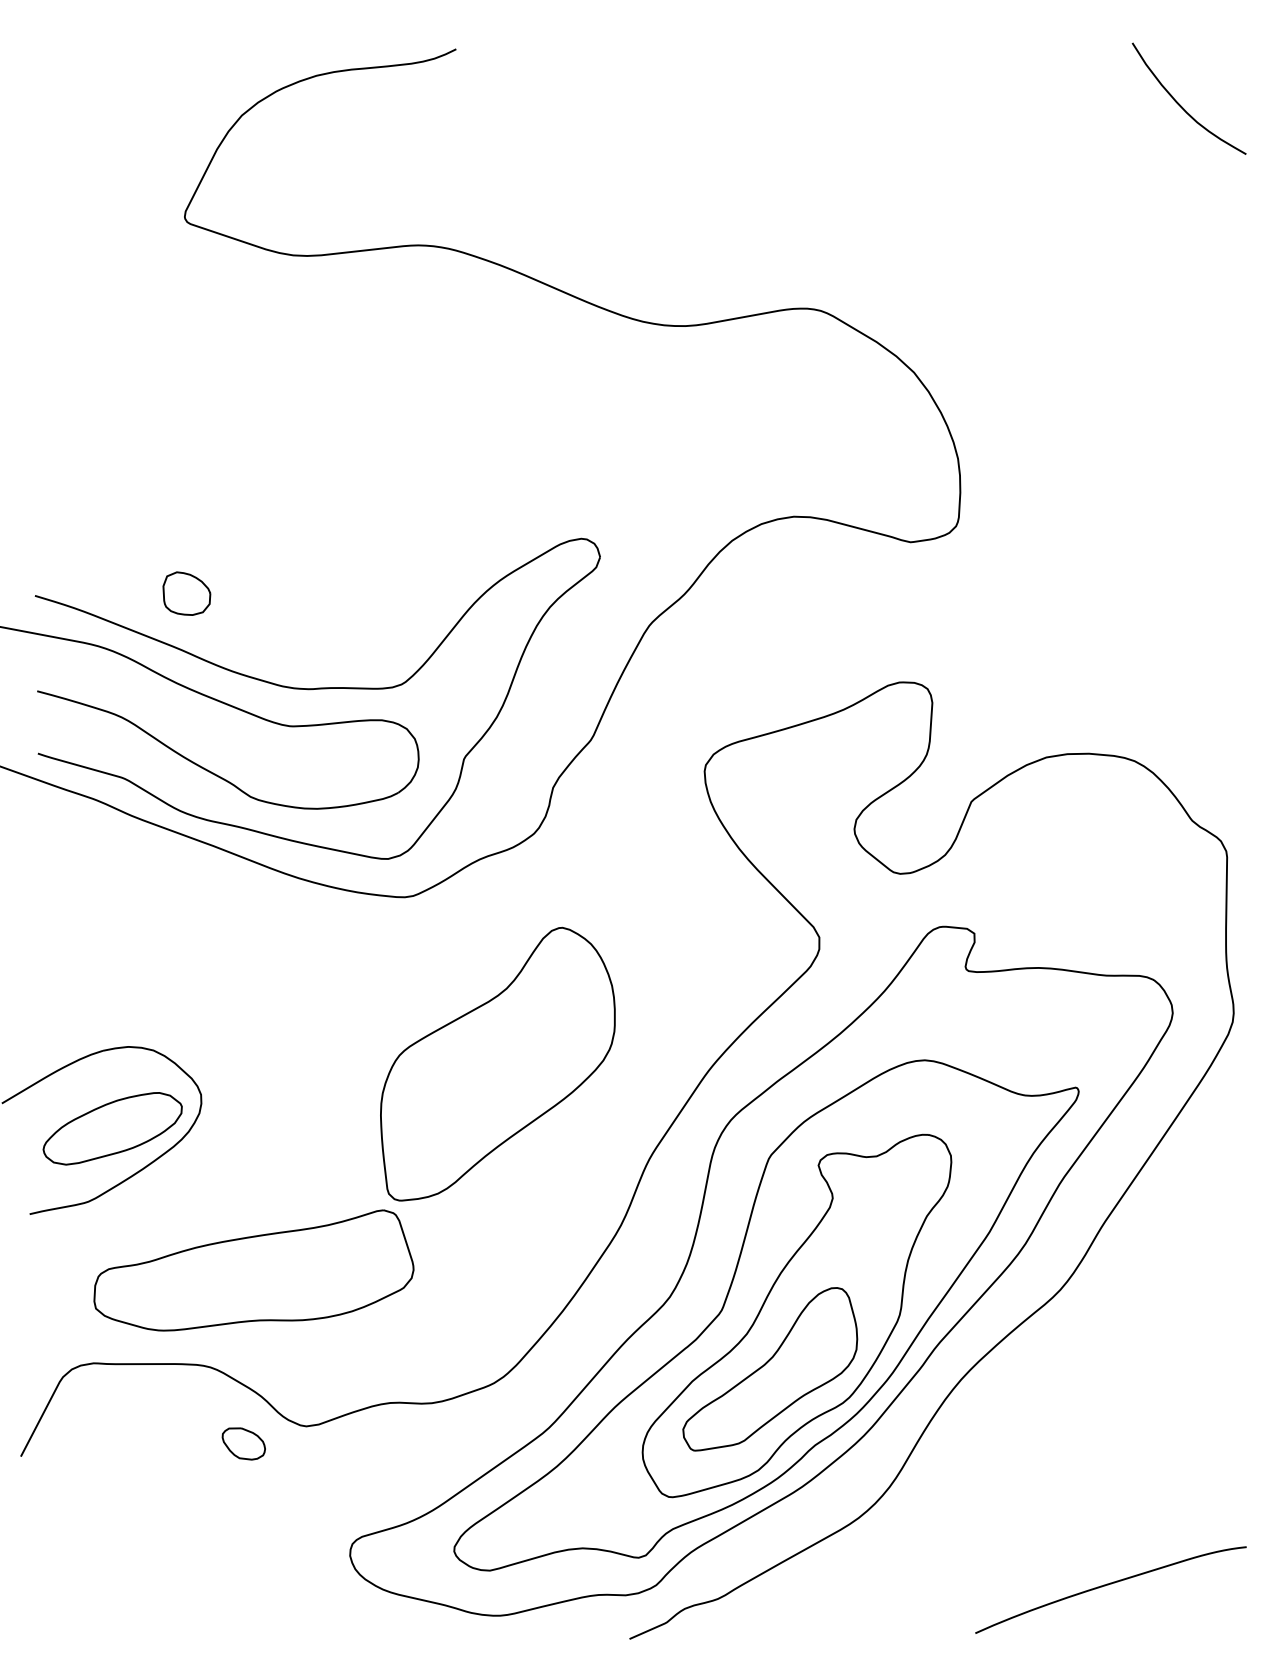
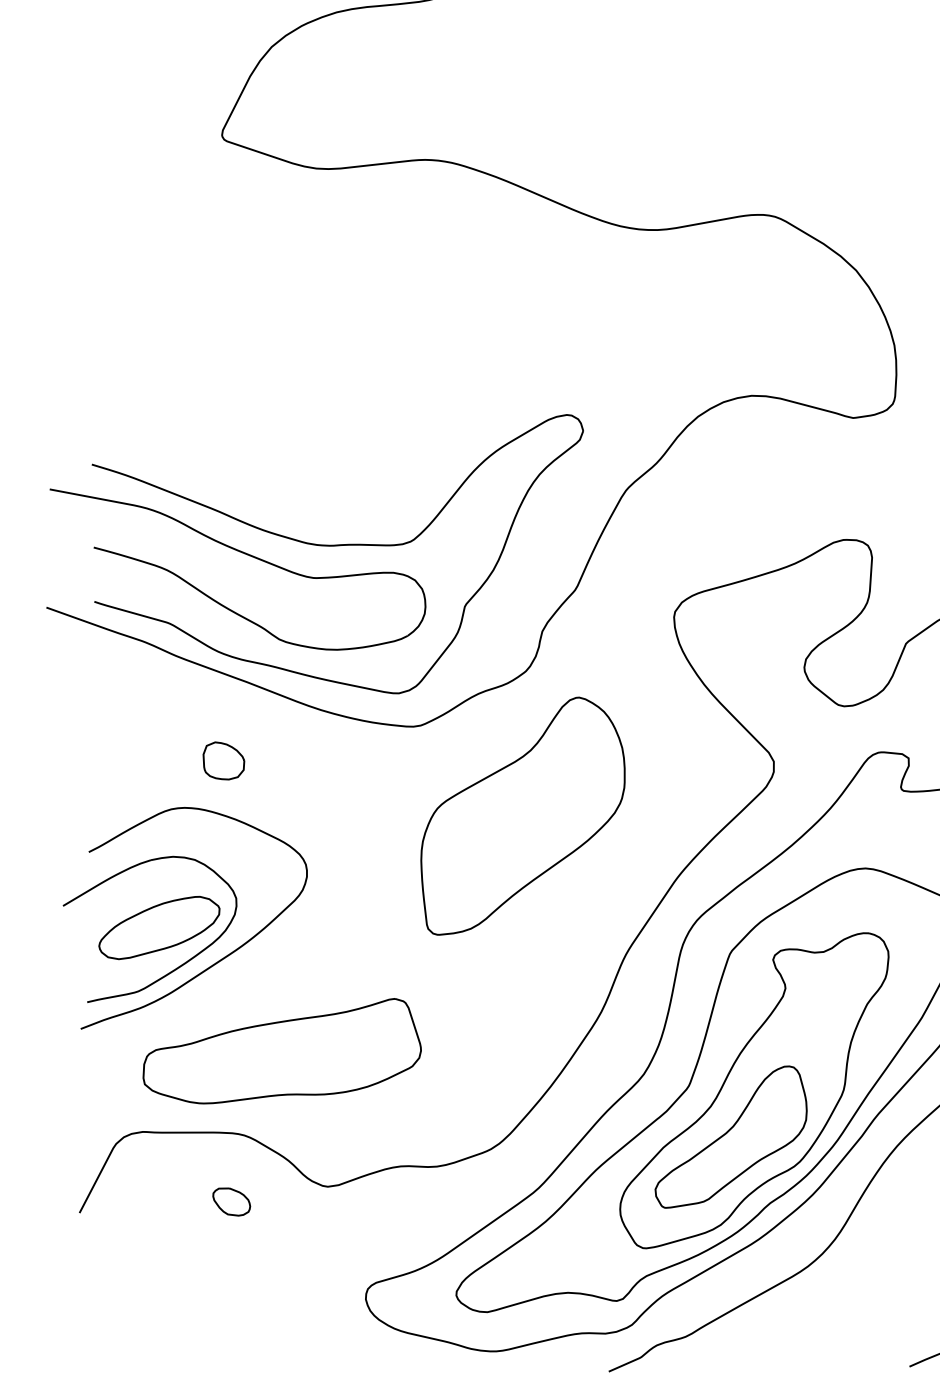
part: (186, 593) -> (223, 760), moved
part: (497, 1063) -> (522, 815), moved
curve: (183, 1164) -> (220, 959), added
part: (243, 1443) -> (231, 1201), moved

